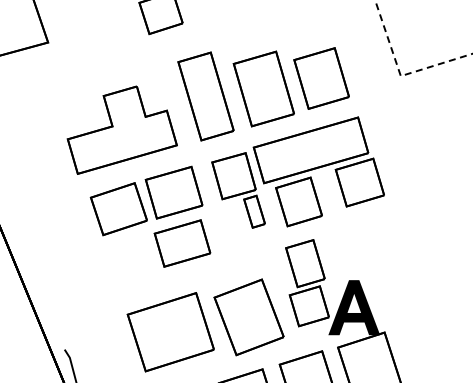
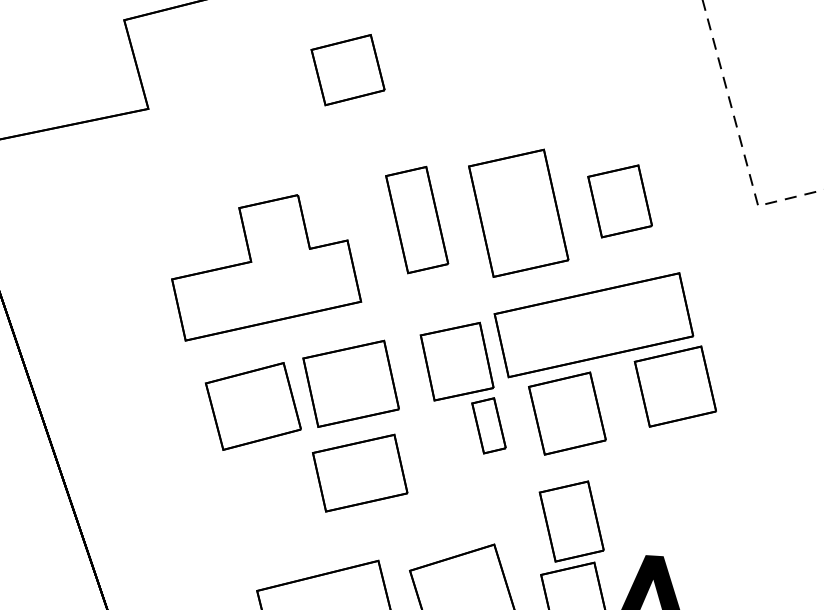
part: (321, 78) -> (619, 201), size x0.7
part: (205, 96) -> (416, 219), size x0.7

